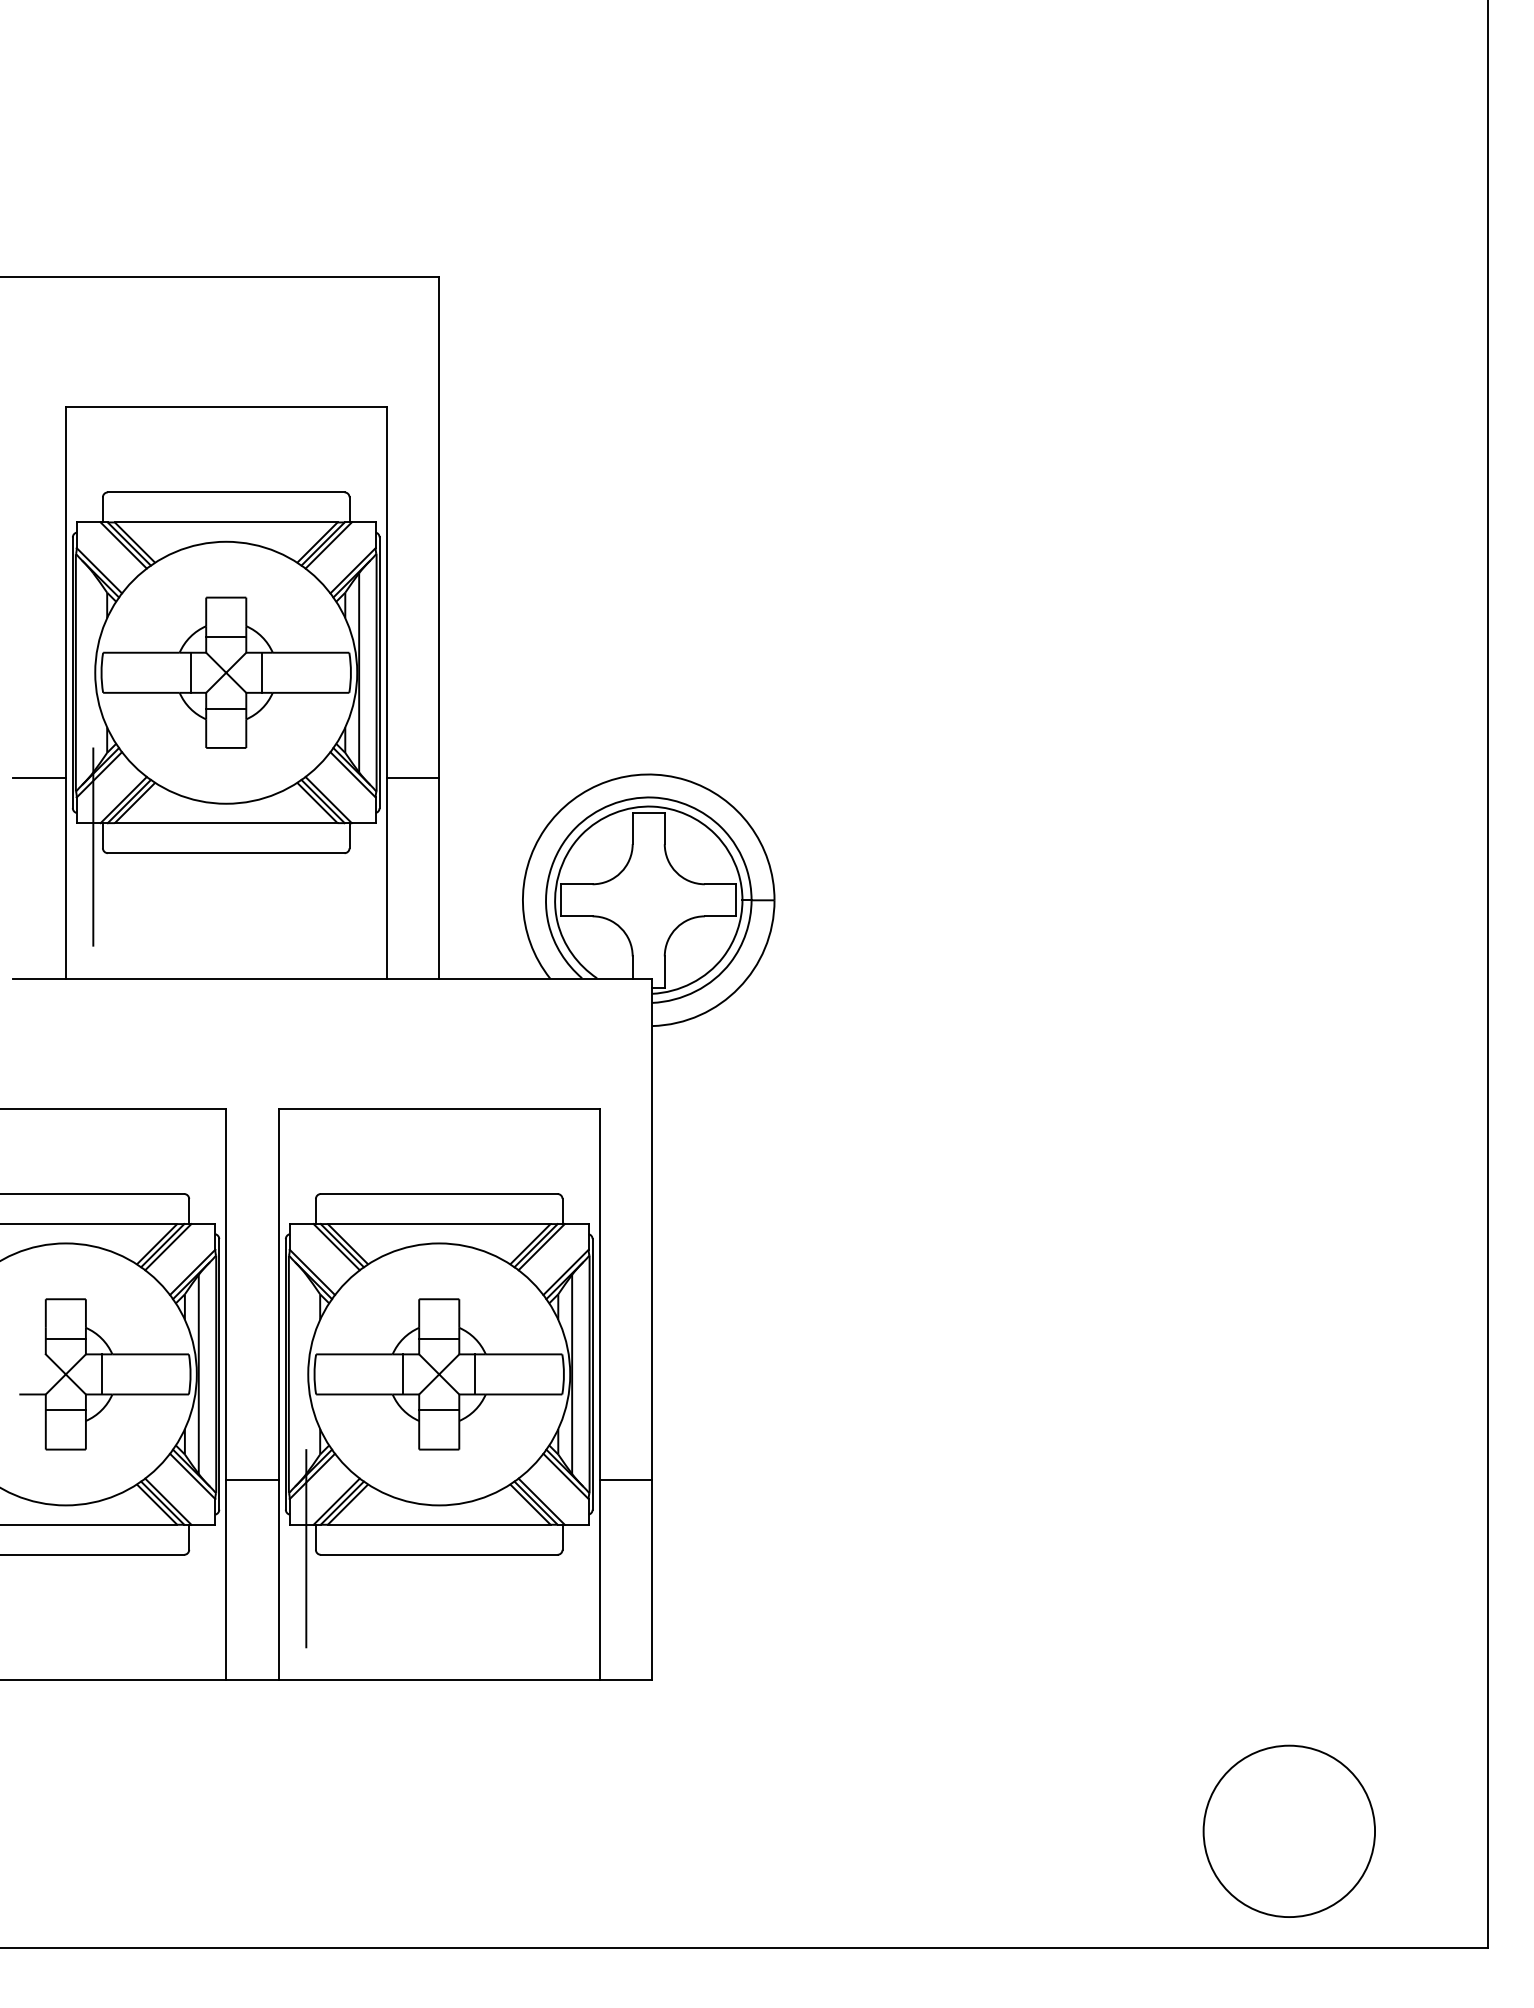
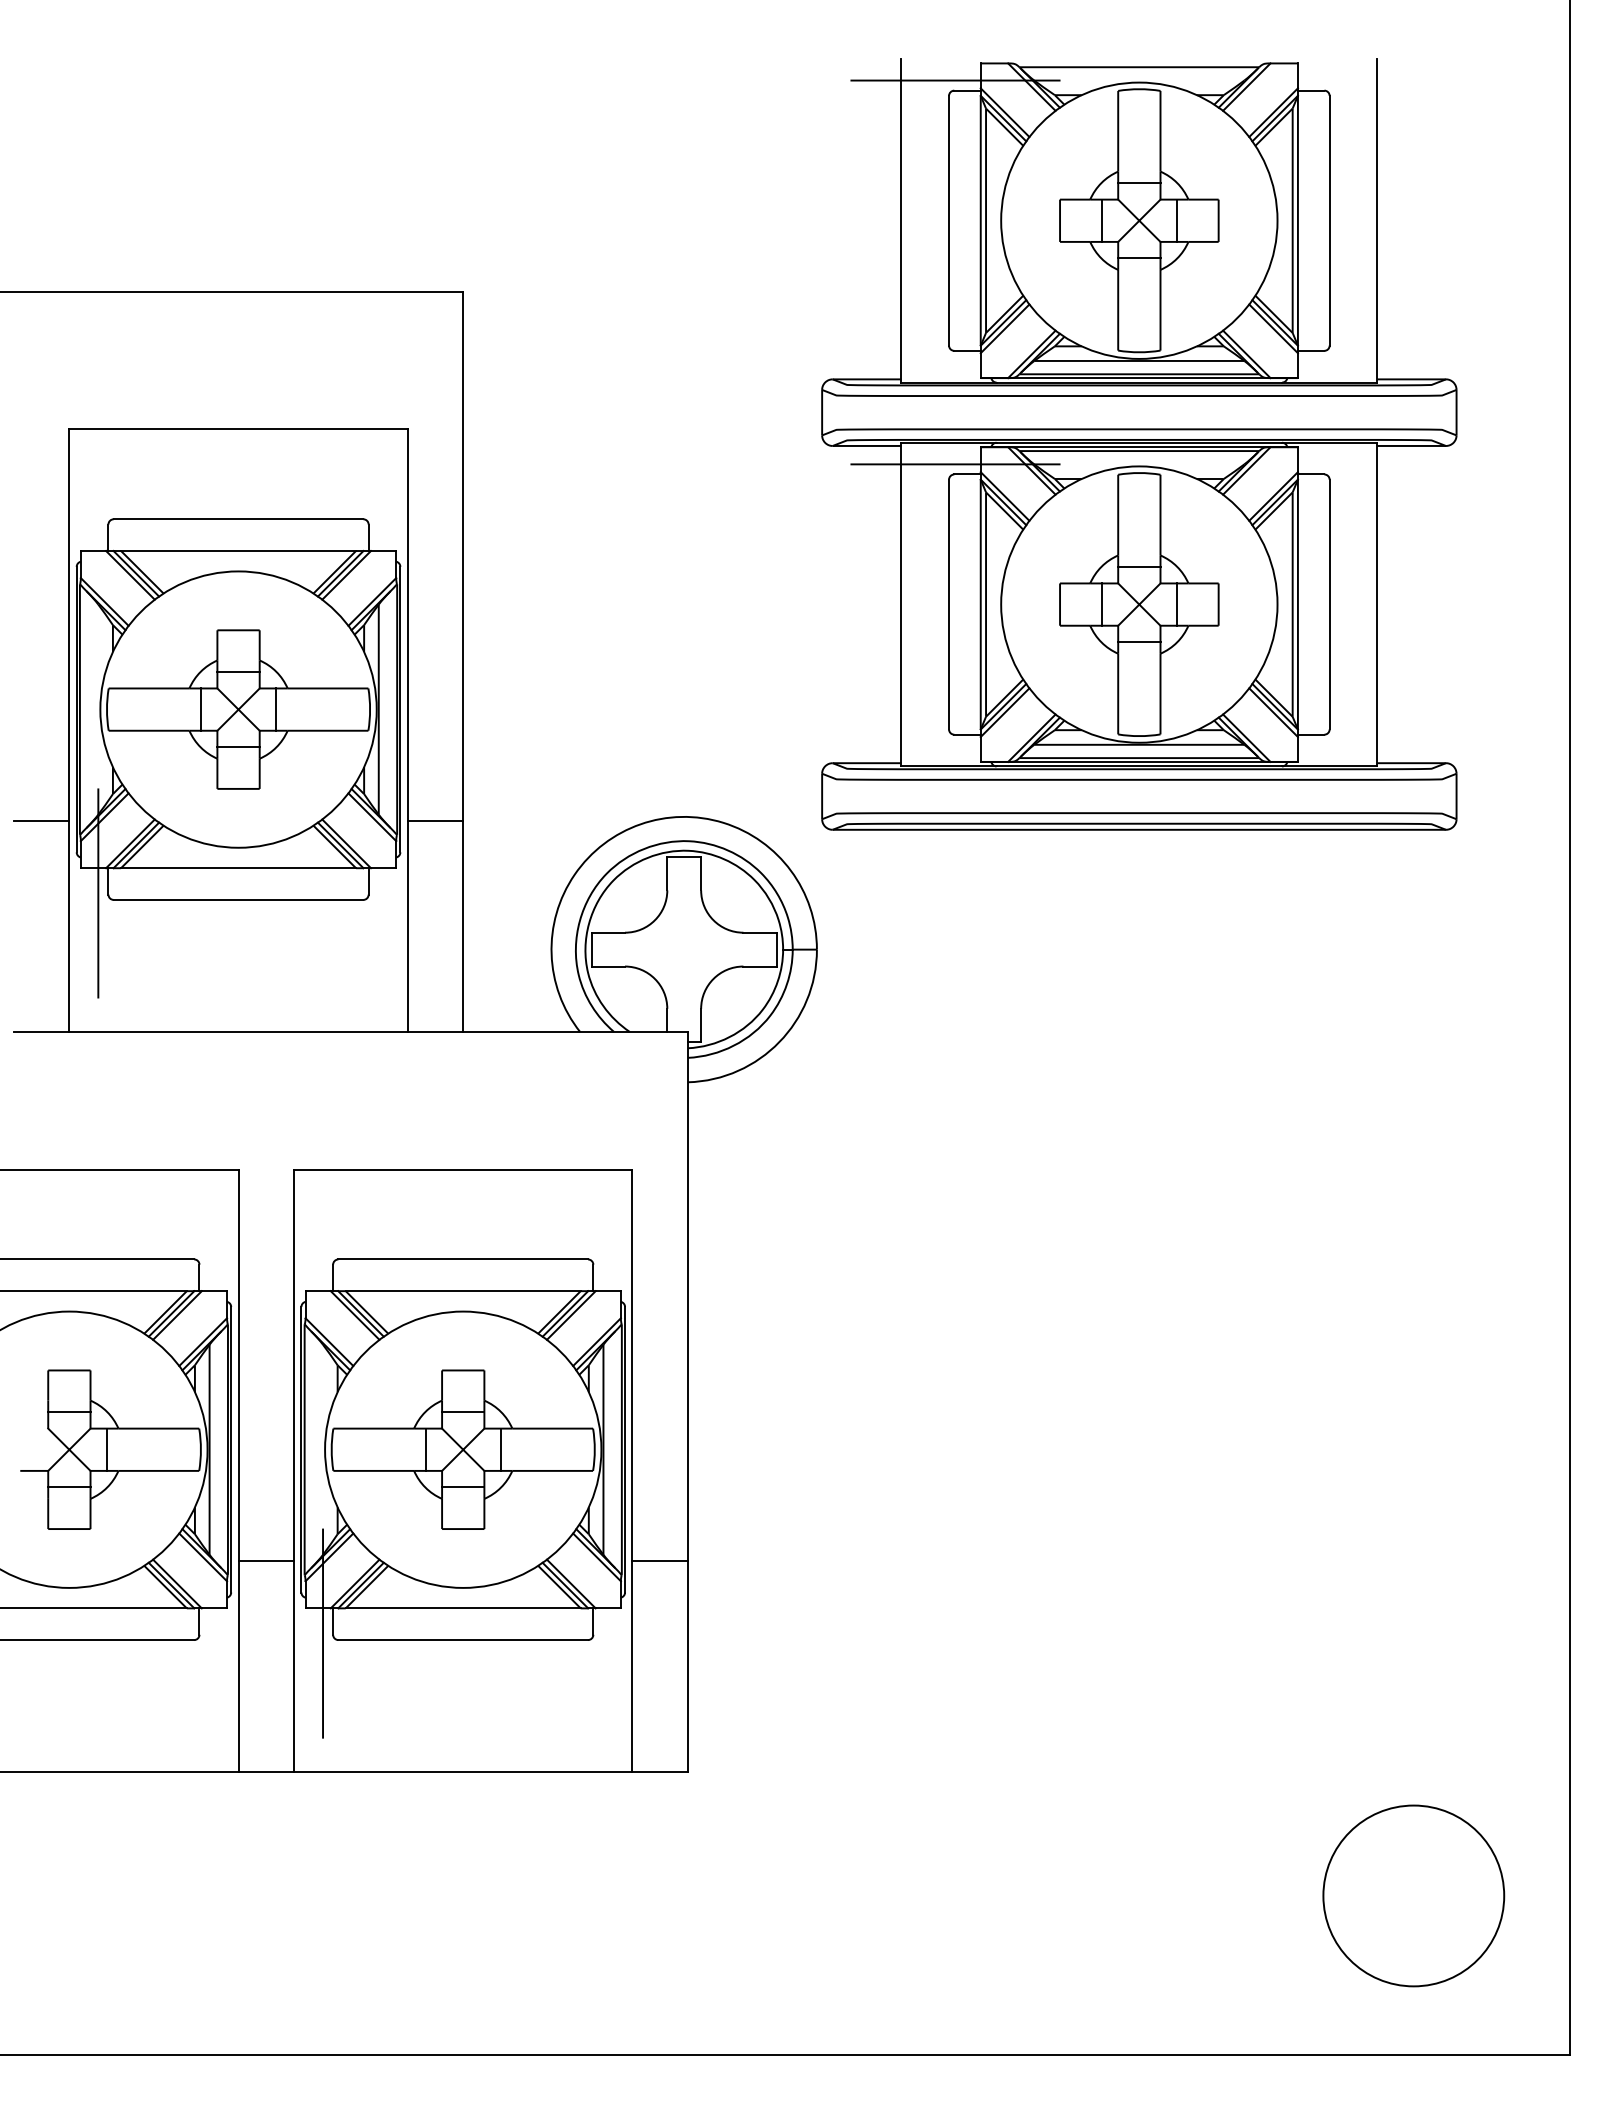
part: (1079, 421) -> (1138, 444), added
circle: (1288, 1830) -> (1412, 1895), moved

